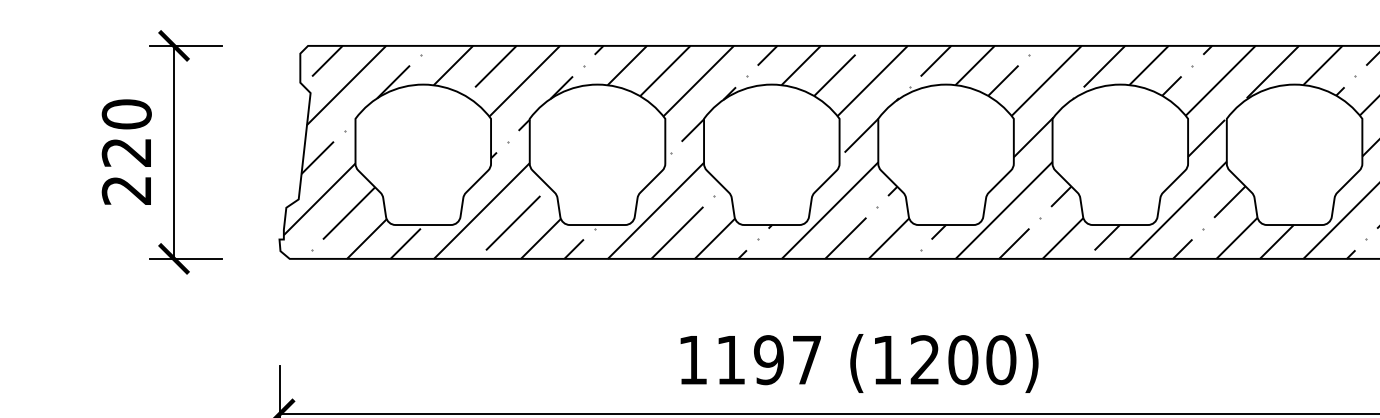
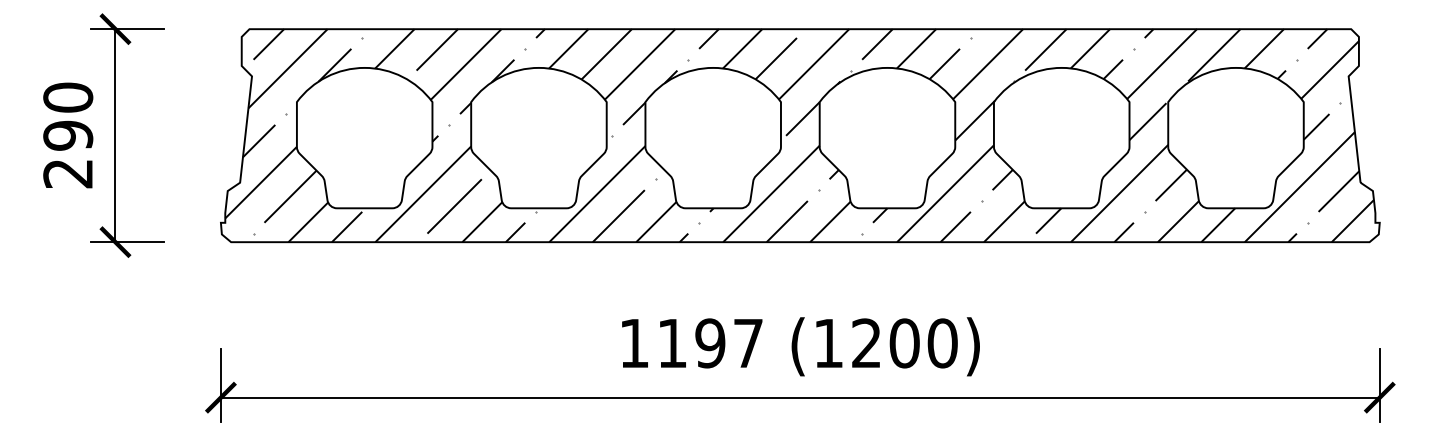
text: (127, 152) -> (68, 135), 220 -> 290

